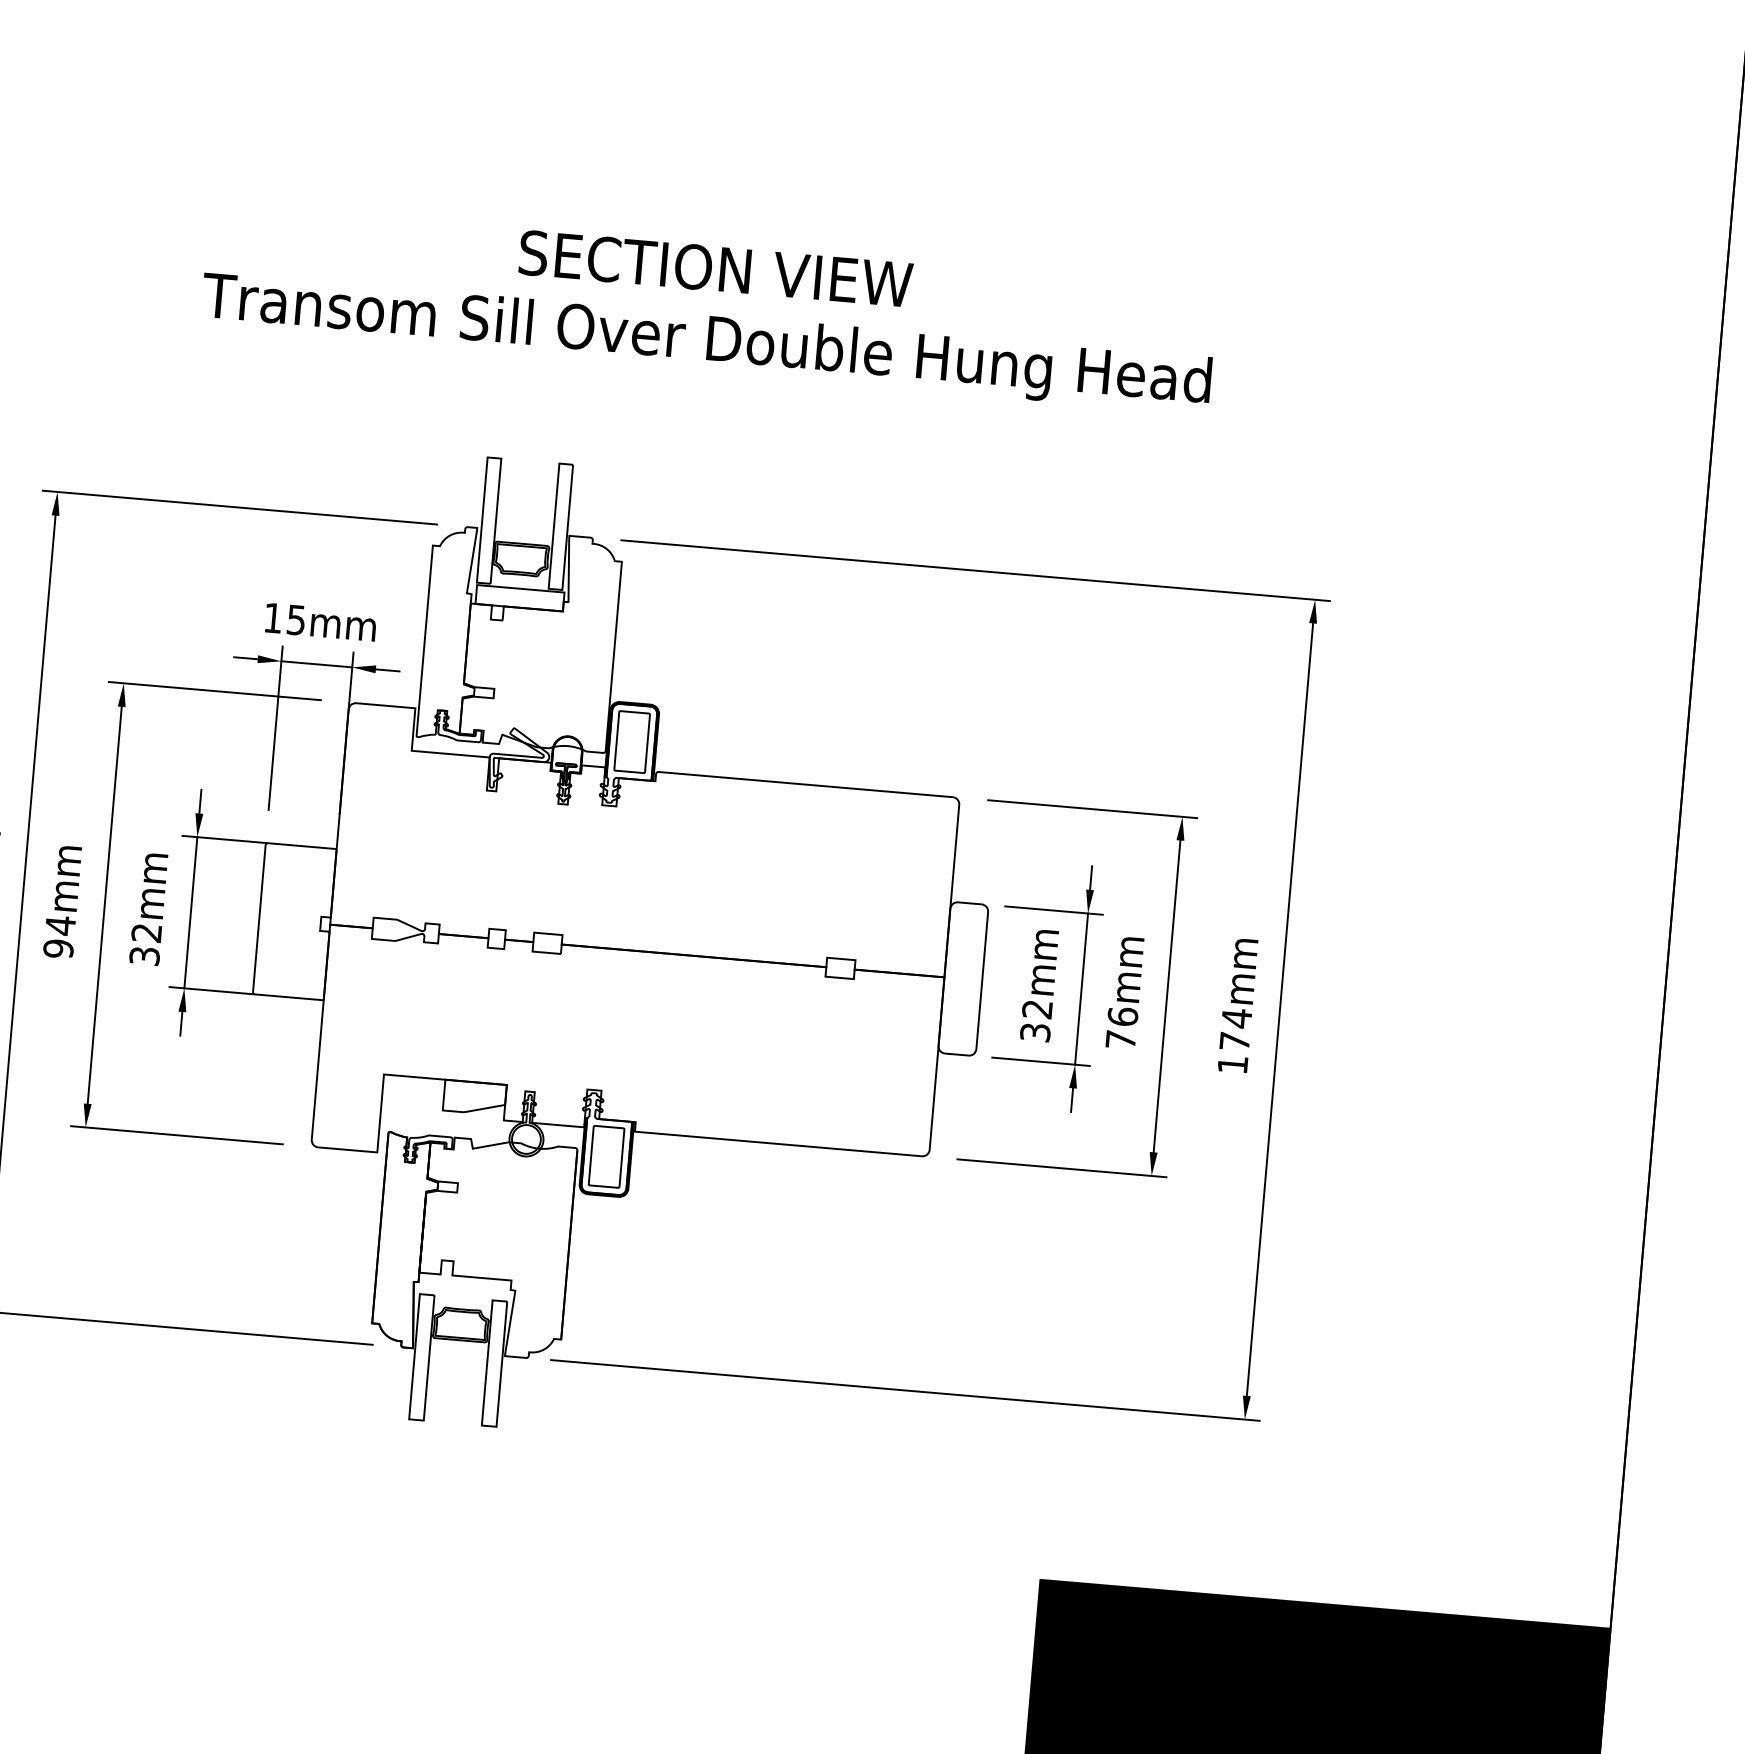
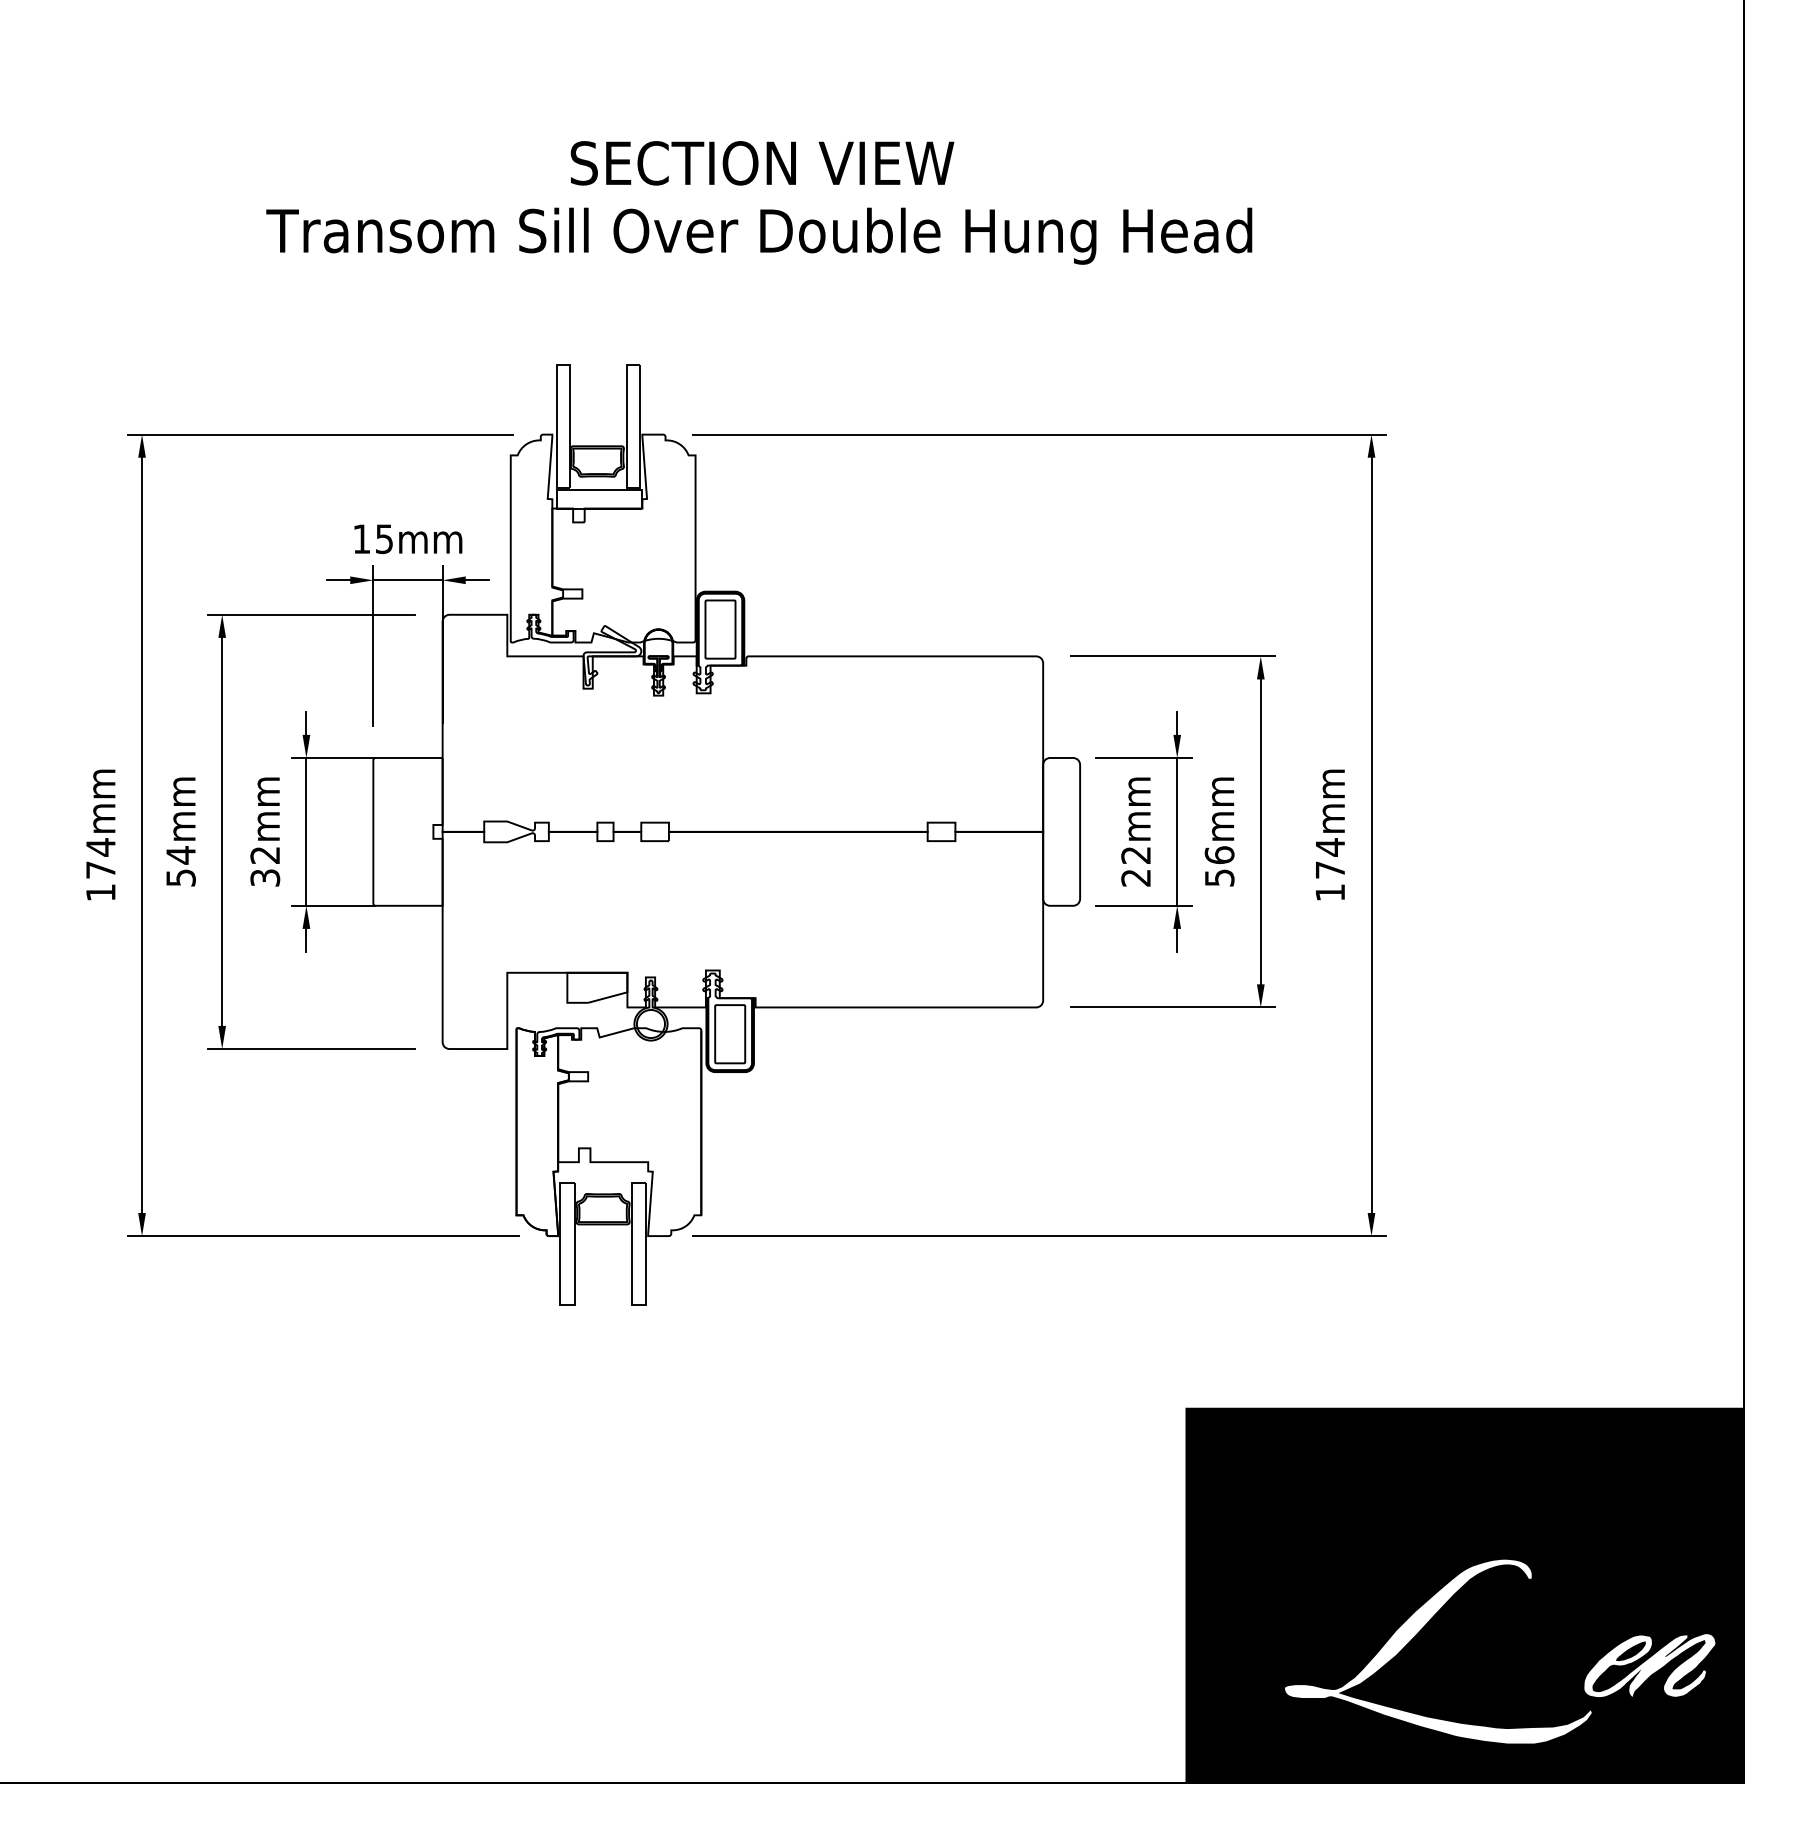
text: (58, 948) -> (180, 877), 94mm -> 54mm
text: (1034, 1032) -> (1135, 877), 32mm -> 22mm
text: (1120, 1039) -> (1219, 877), 76mm -> 56mm

